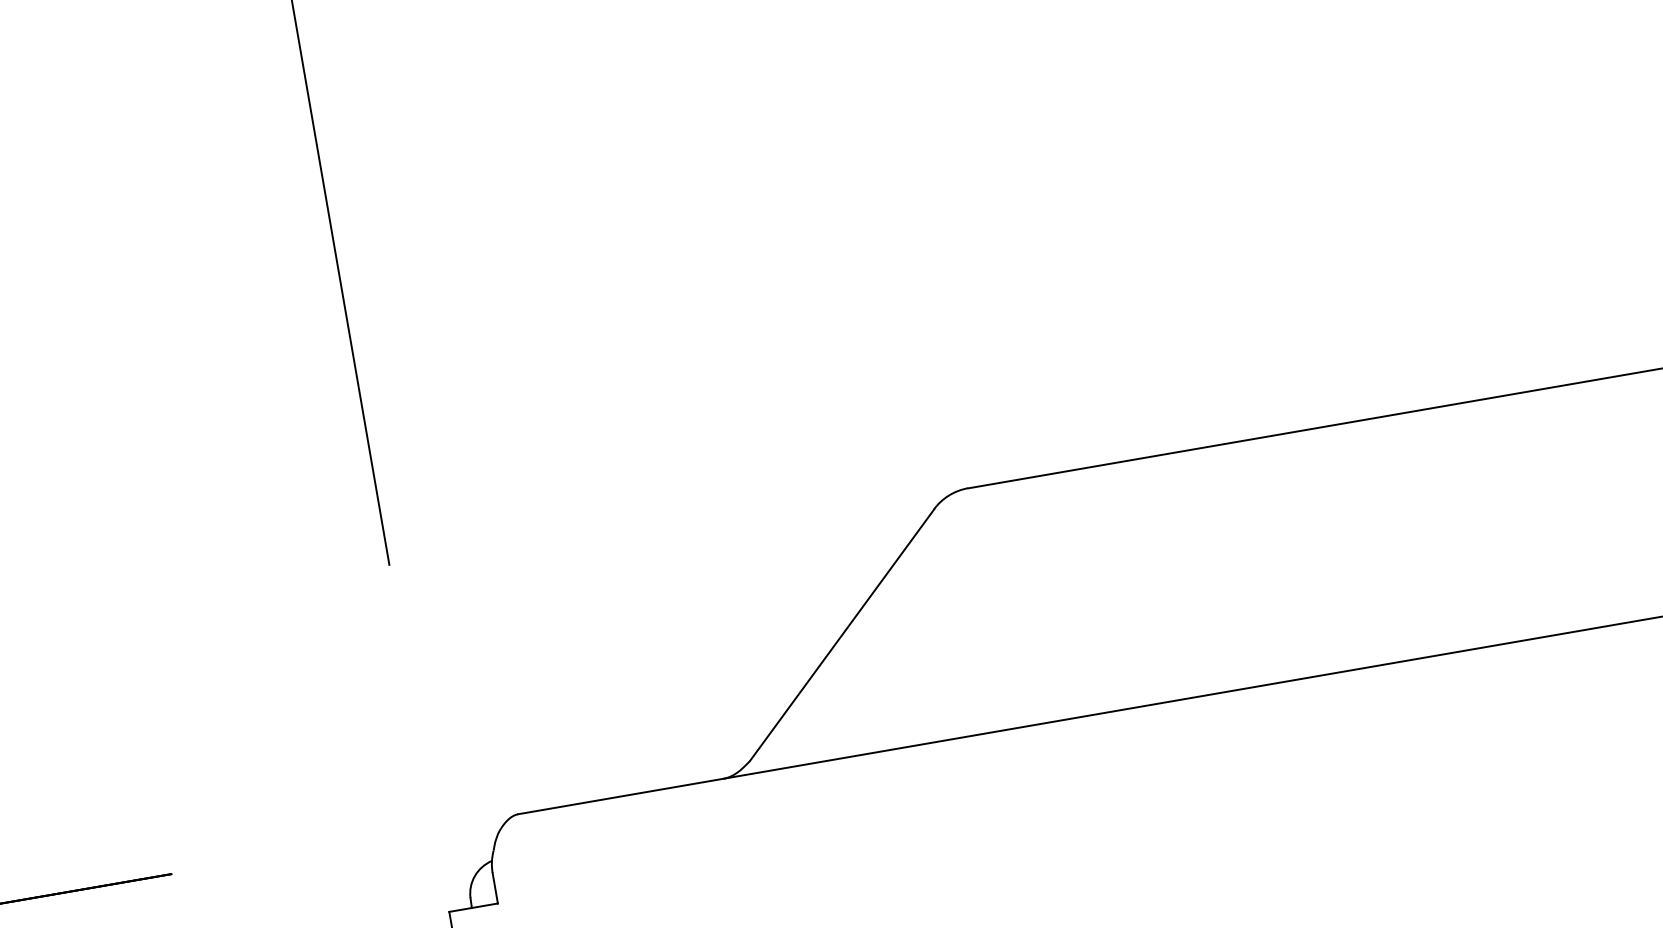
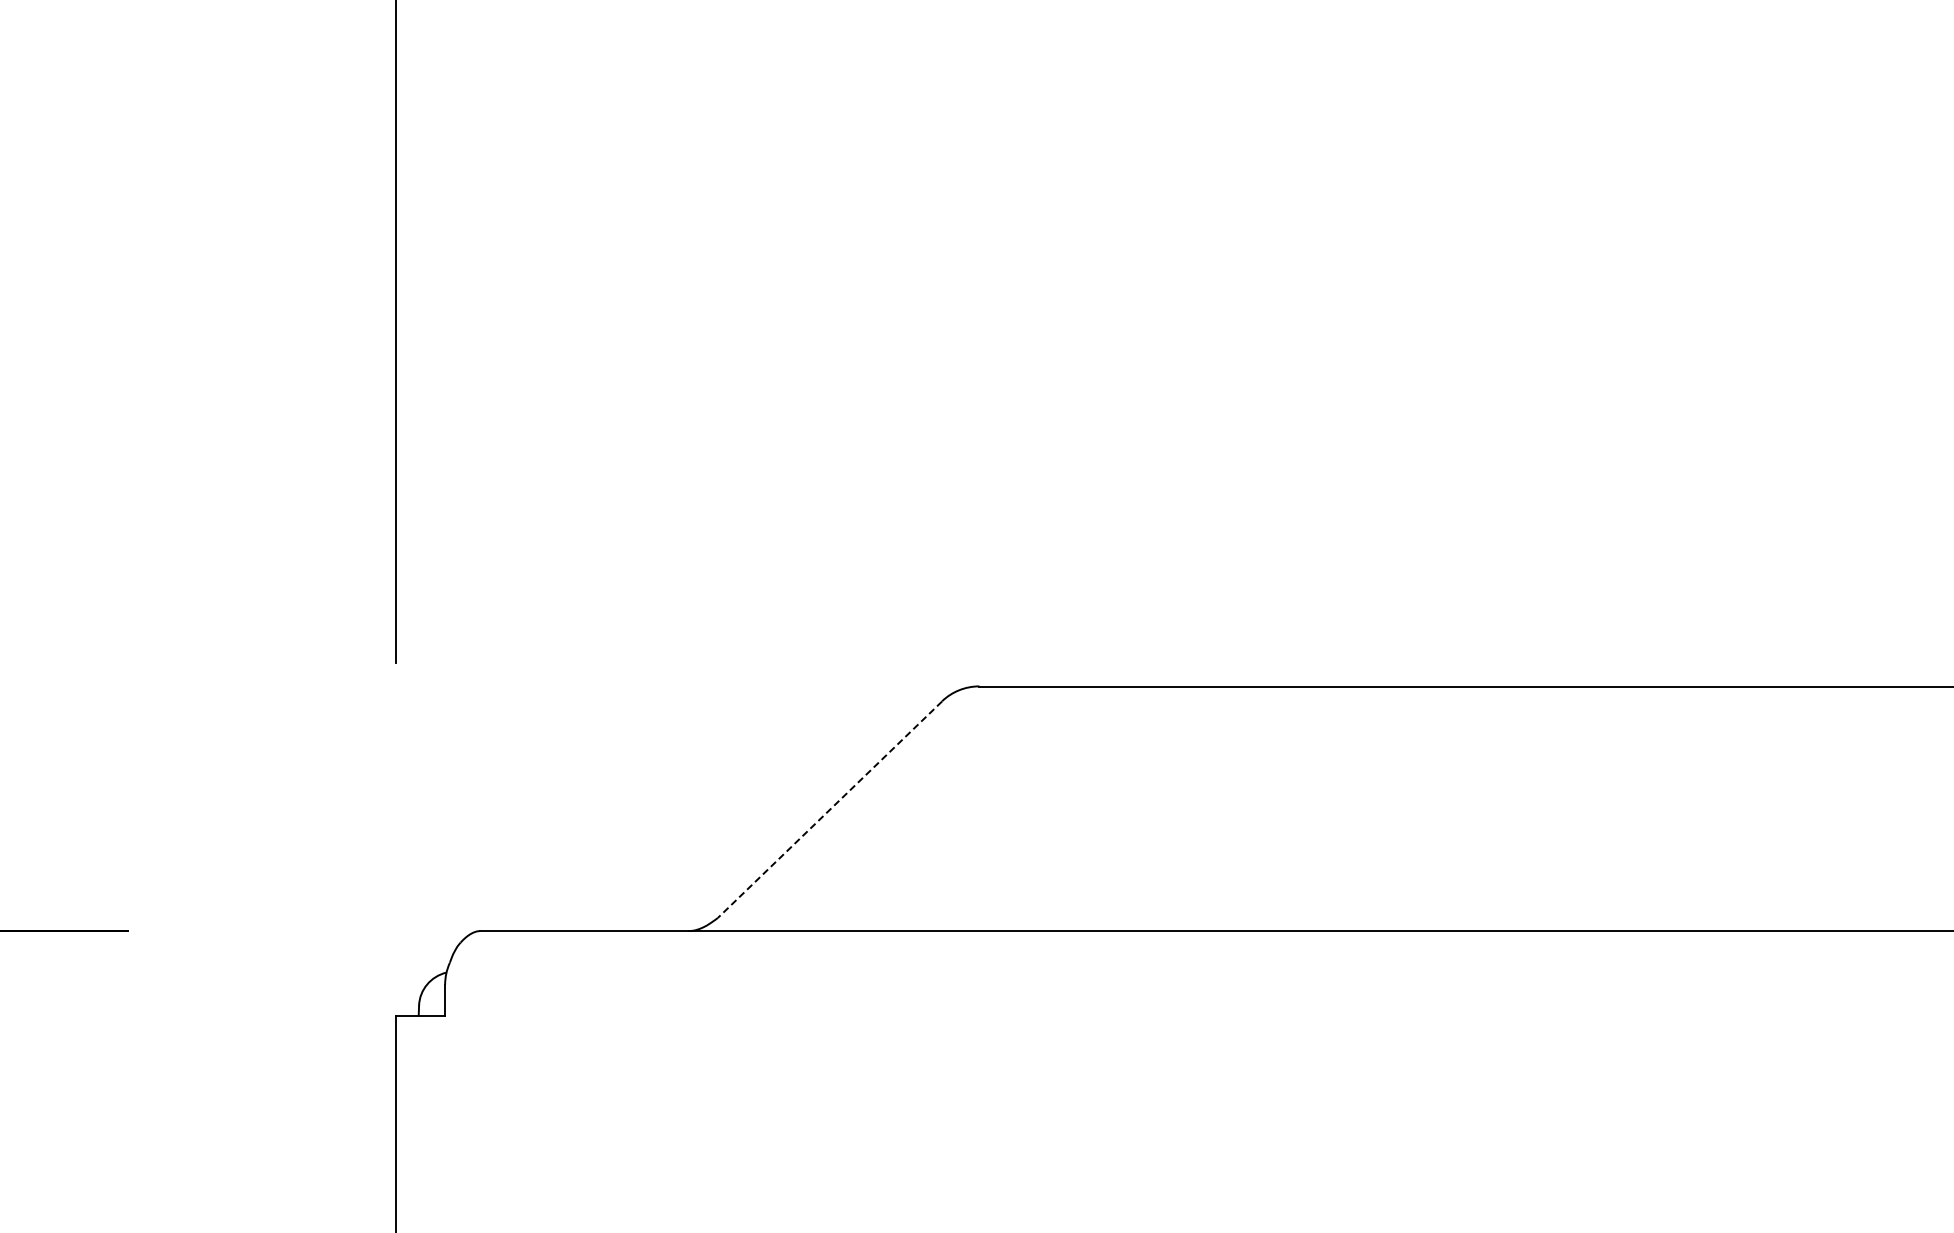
line: (841, 635) -> (829, 809), solid -> dashed

